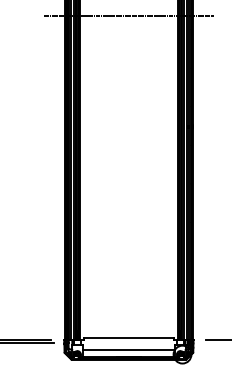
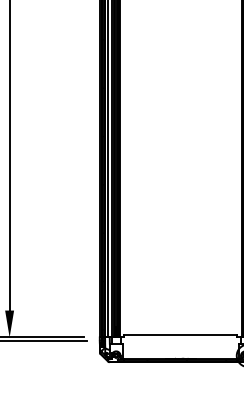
line: (128, 350) -> (180, 350), removed

